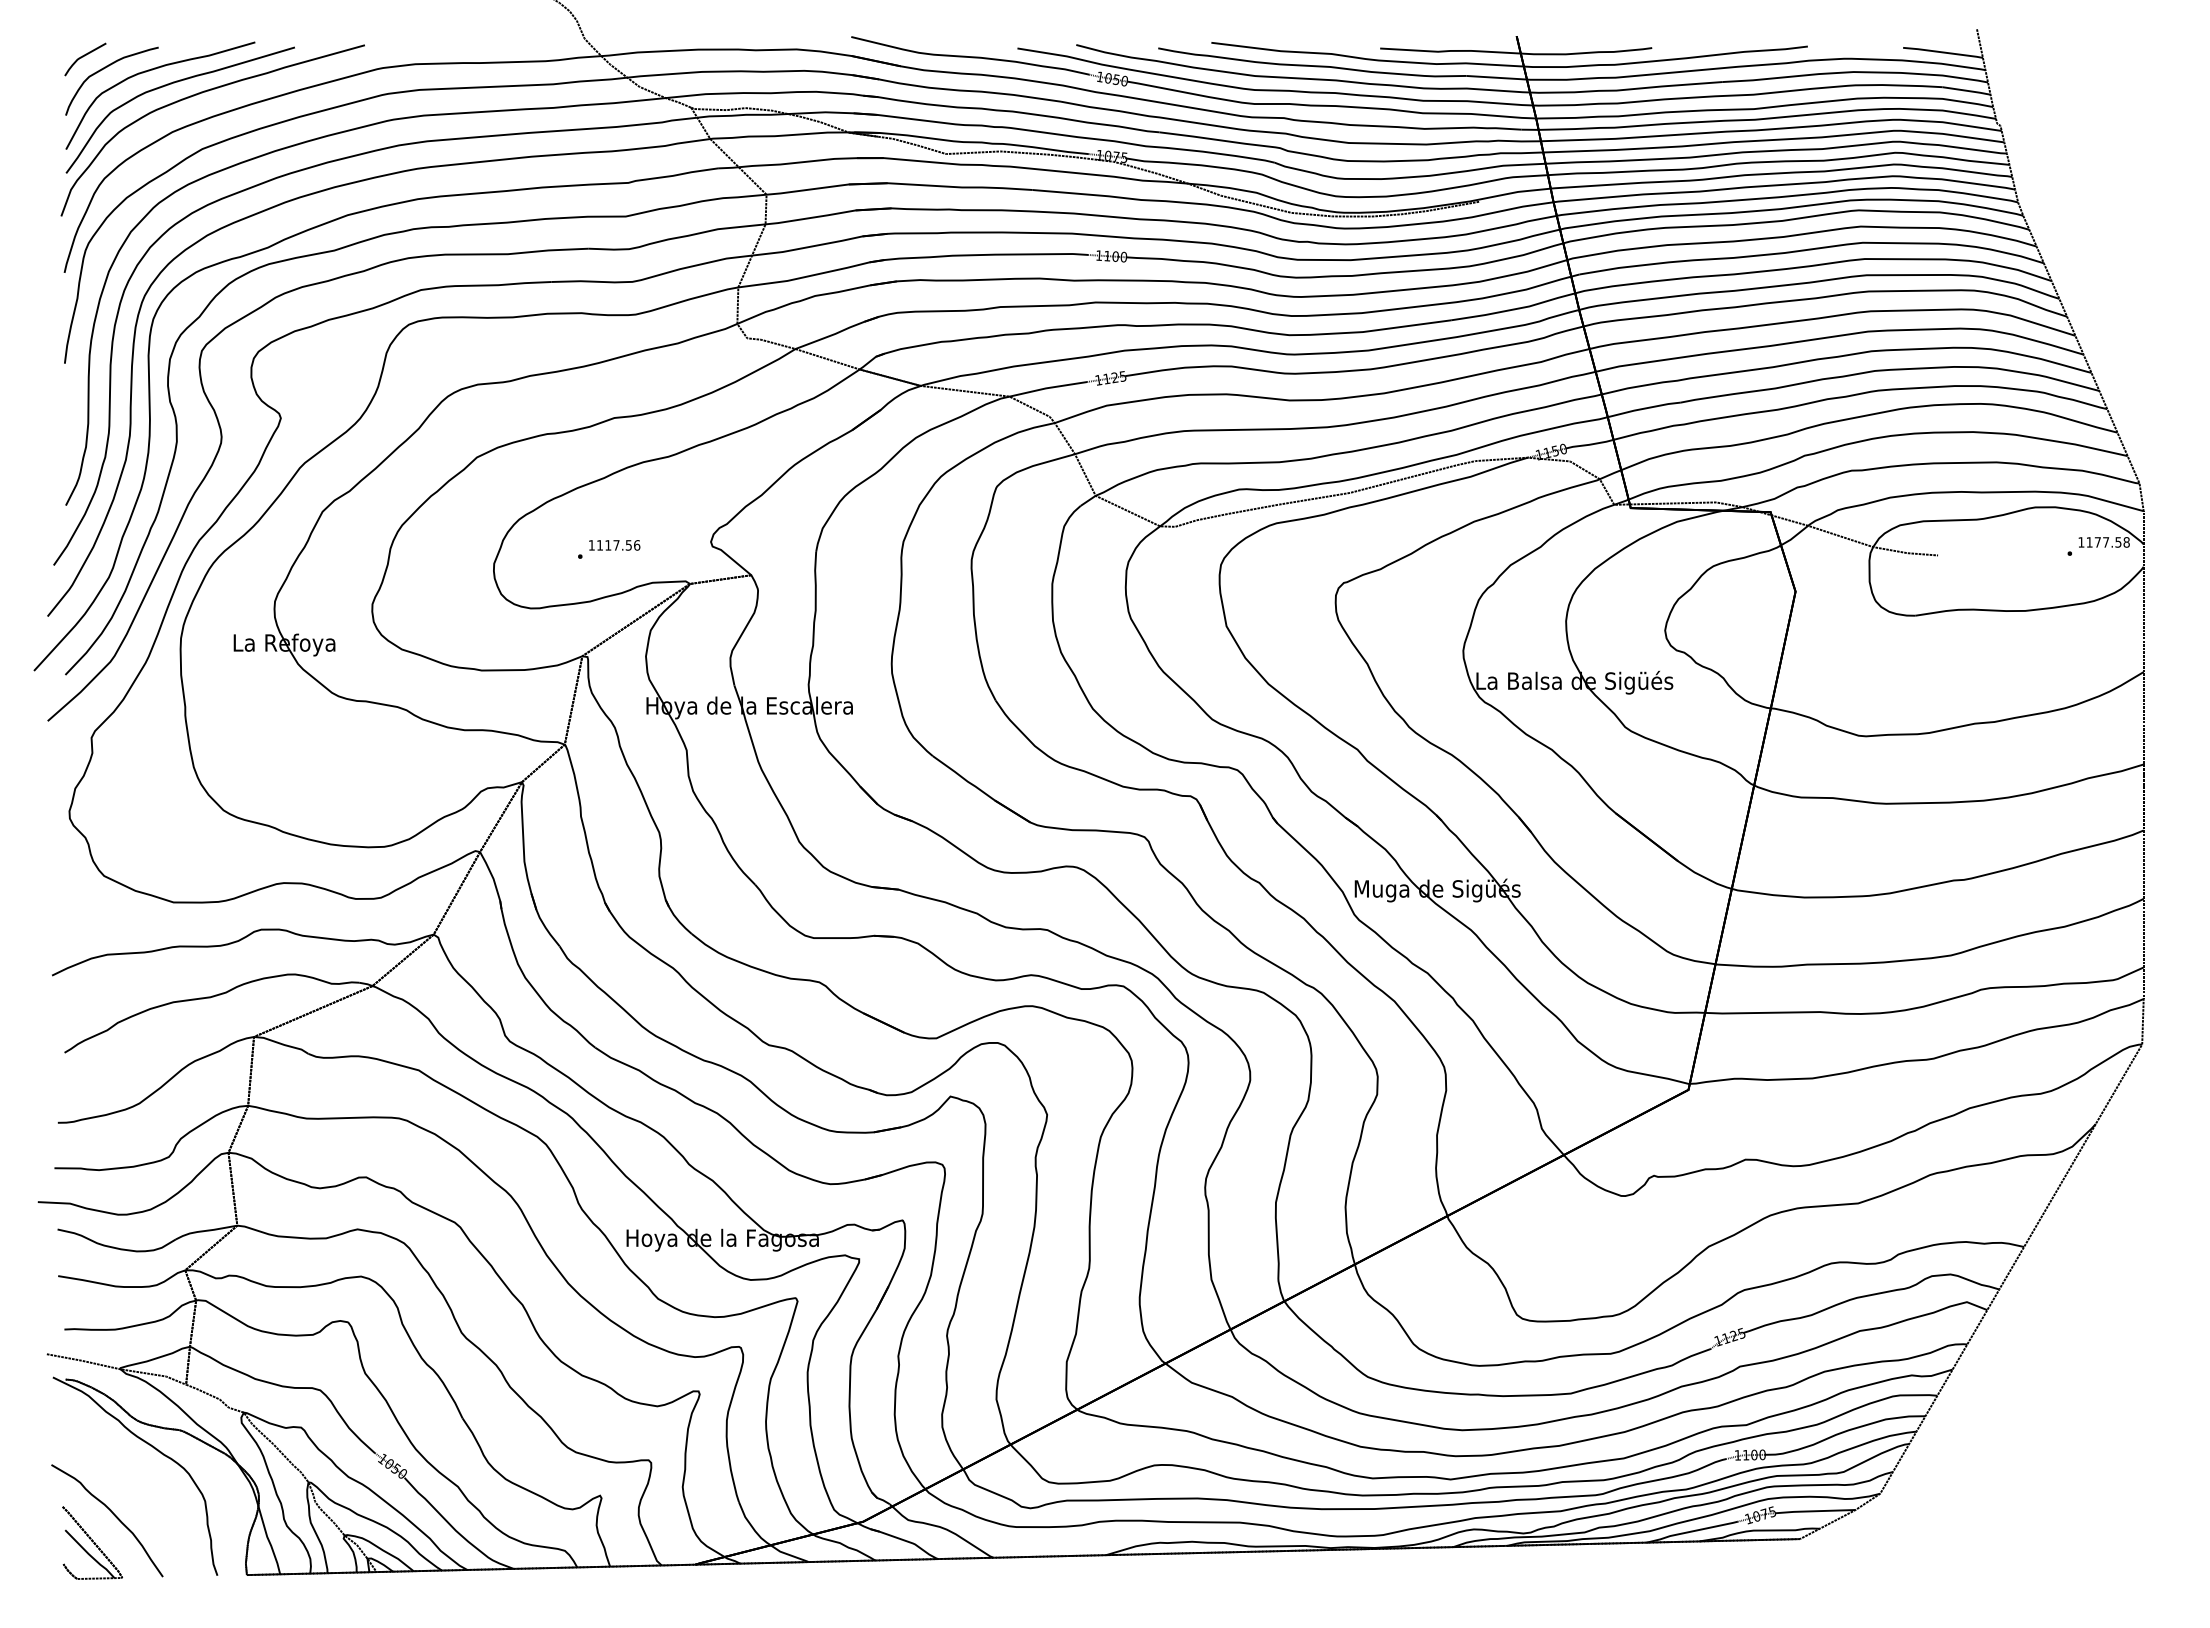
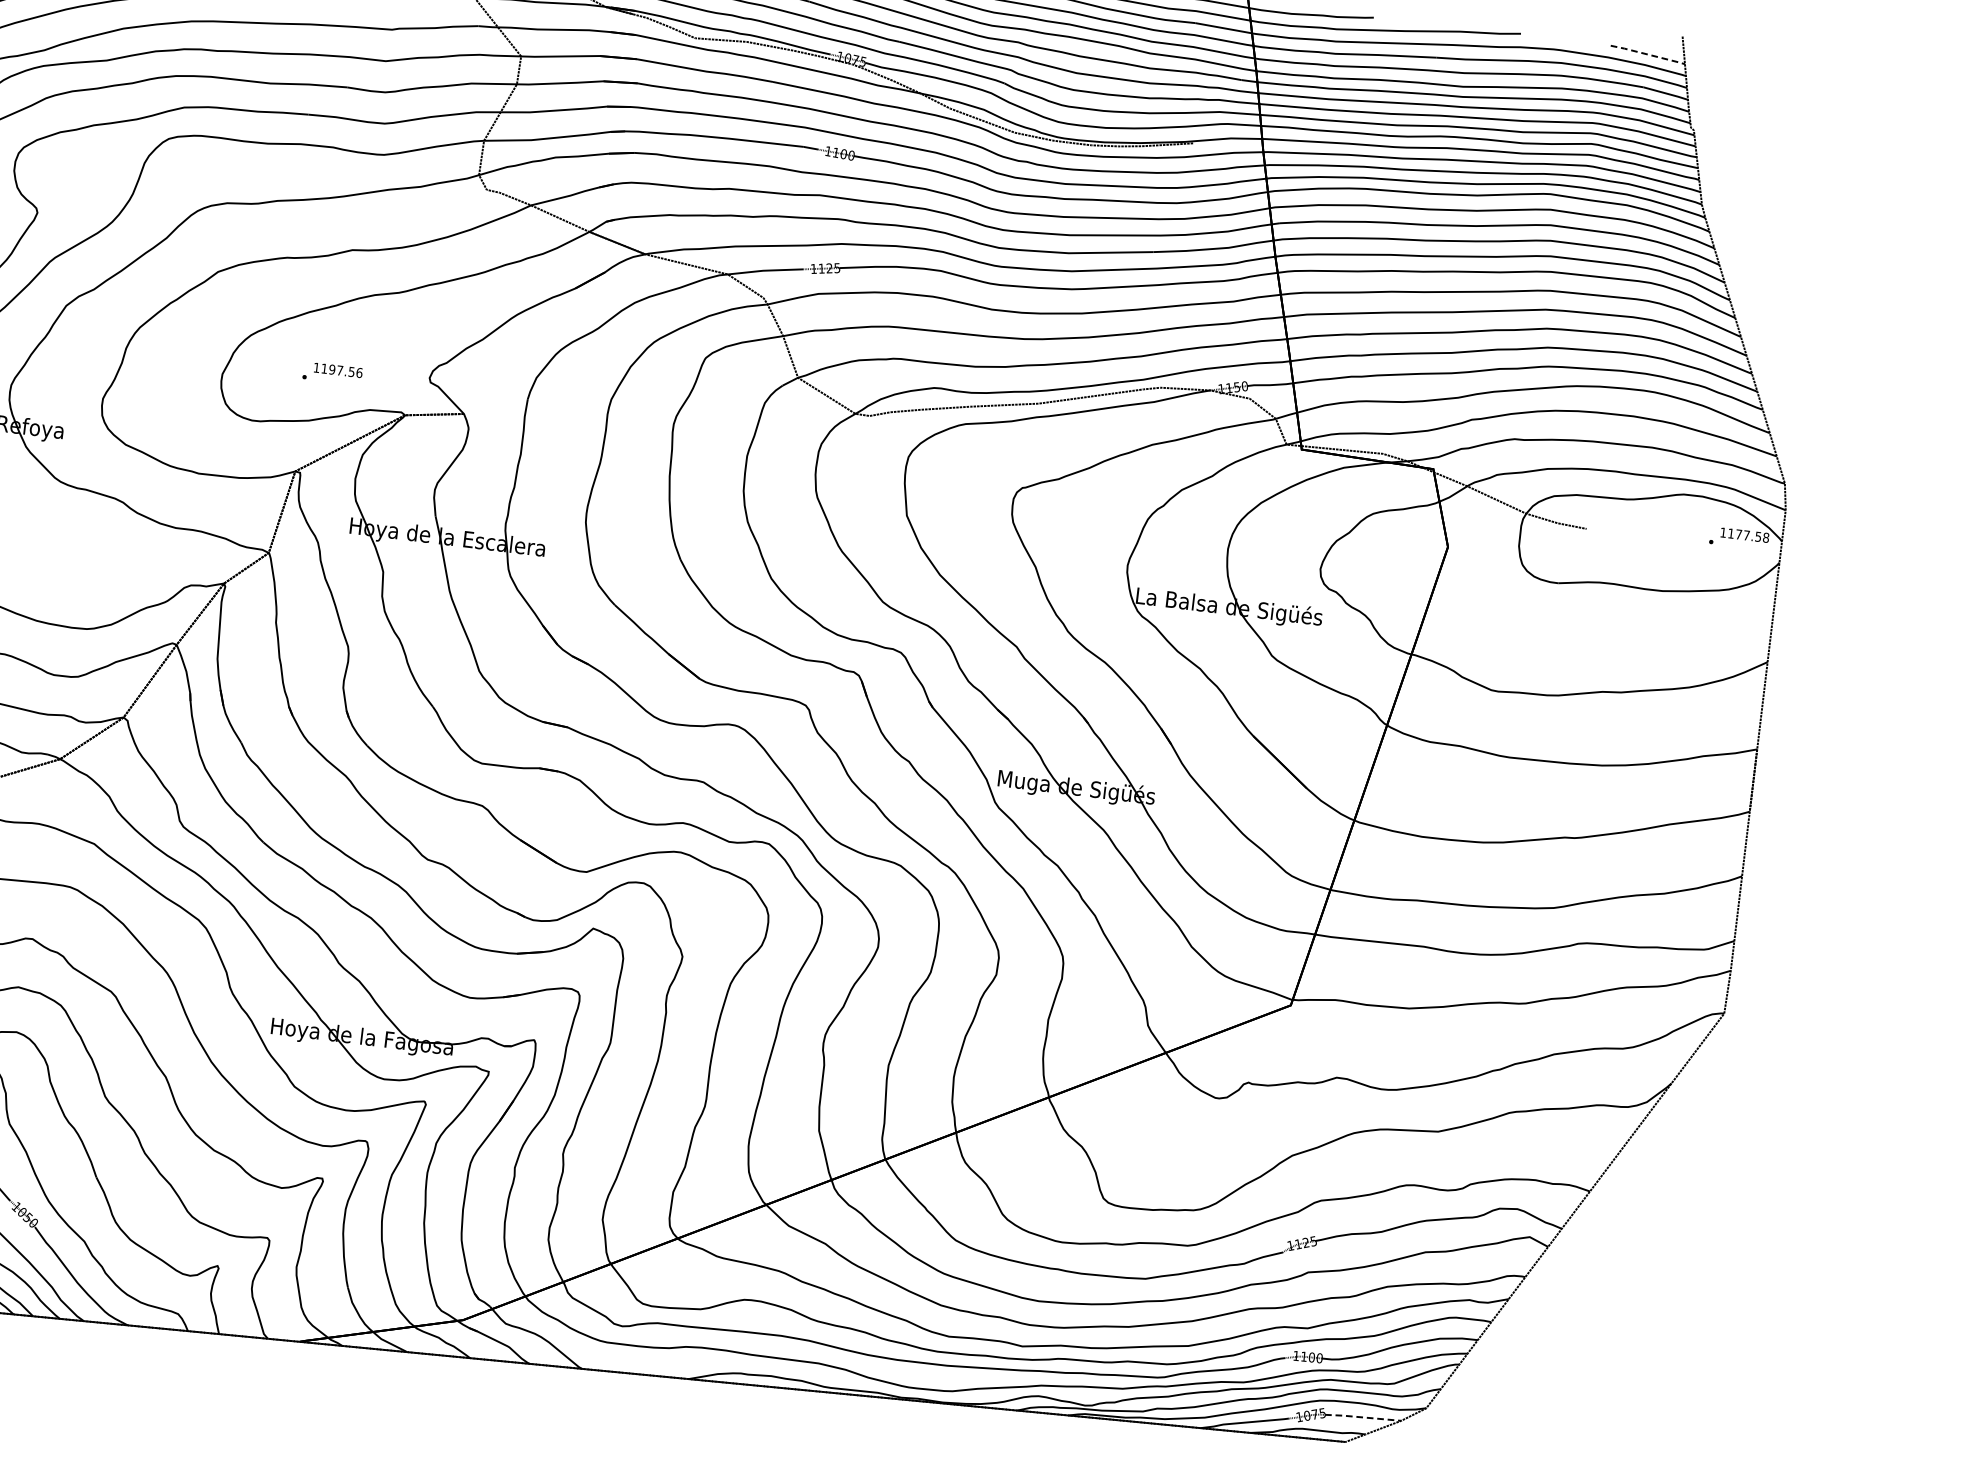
line: (1943, 52) -> (1648, 54), solid -> dashed
text: (608, 545) -> (332, 369), 1117.56 -> 1197.56
line: (1814, 1511) -> (1362, 1417), solid -> dashed

